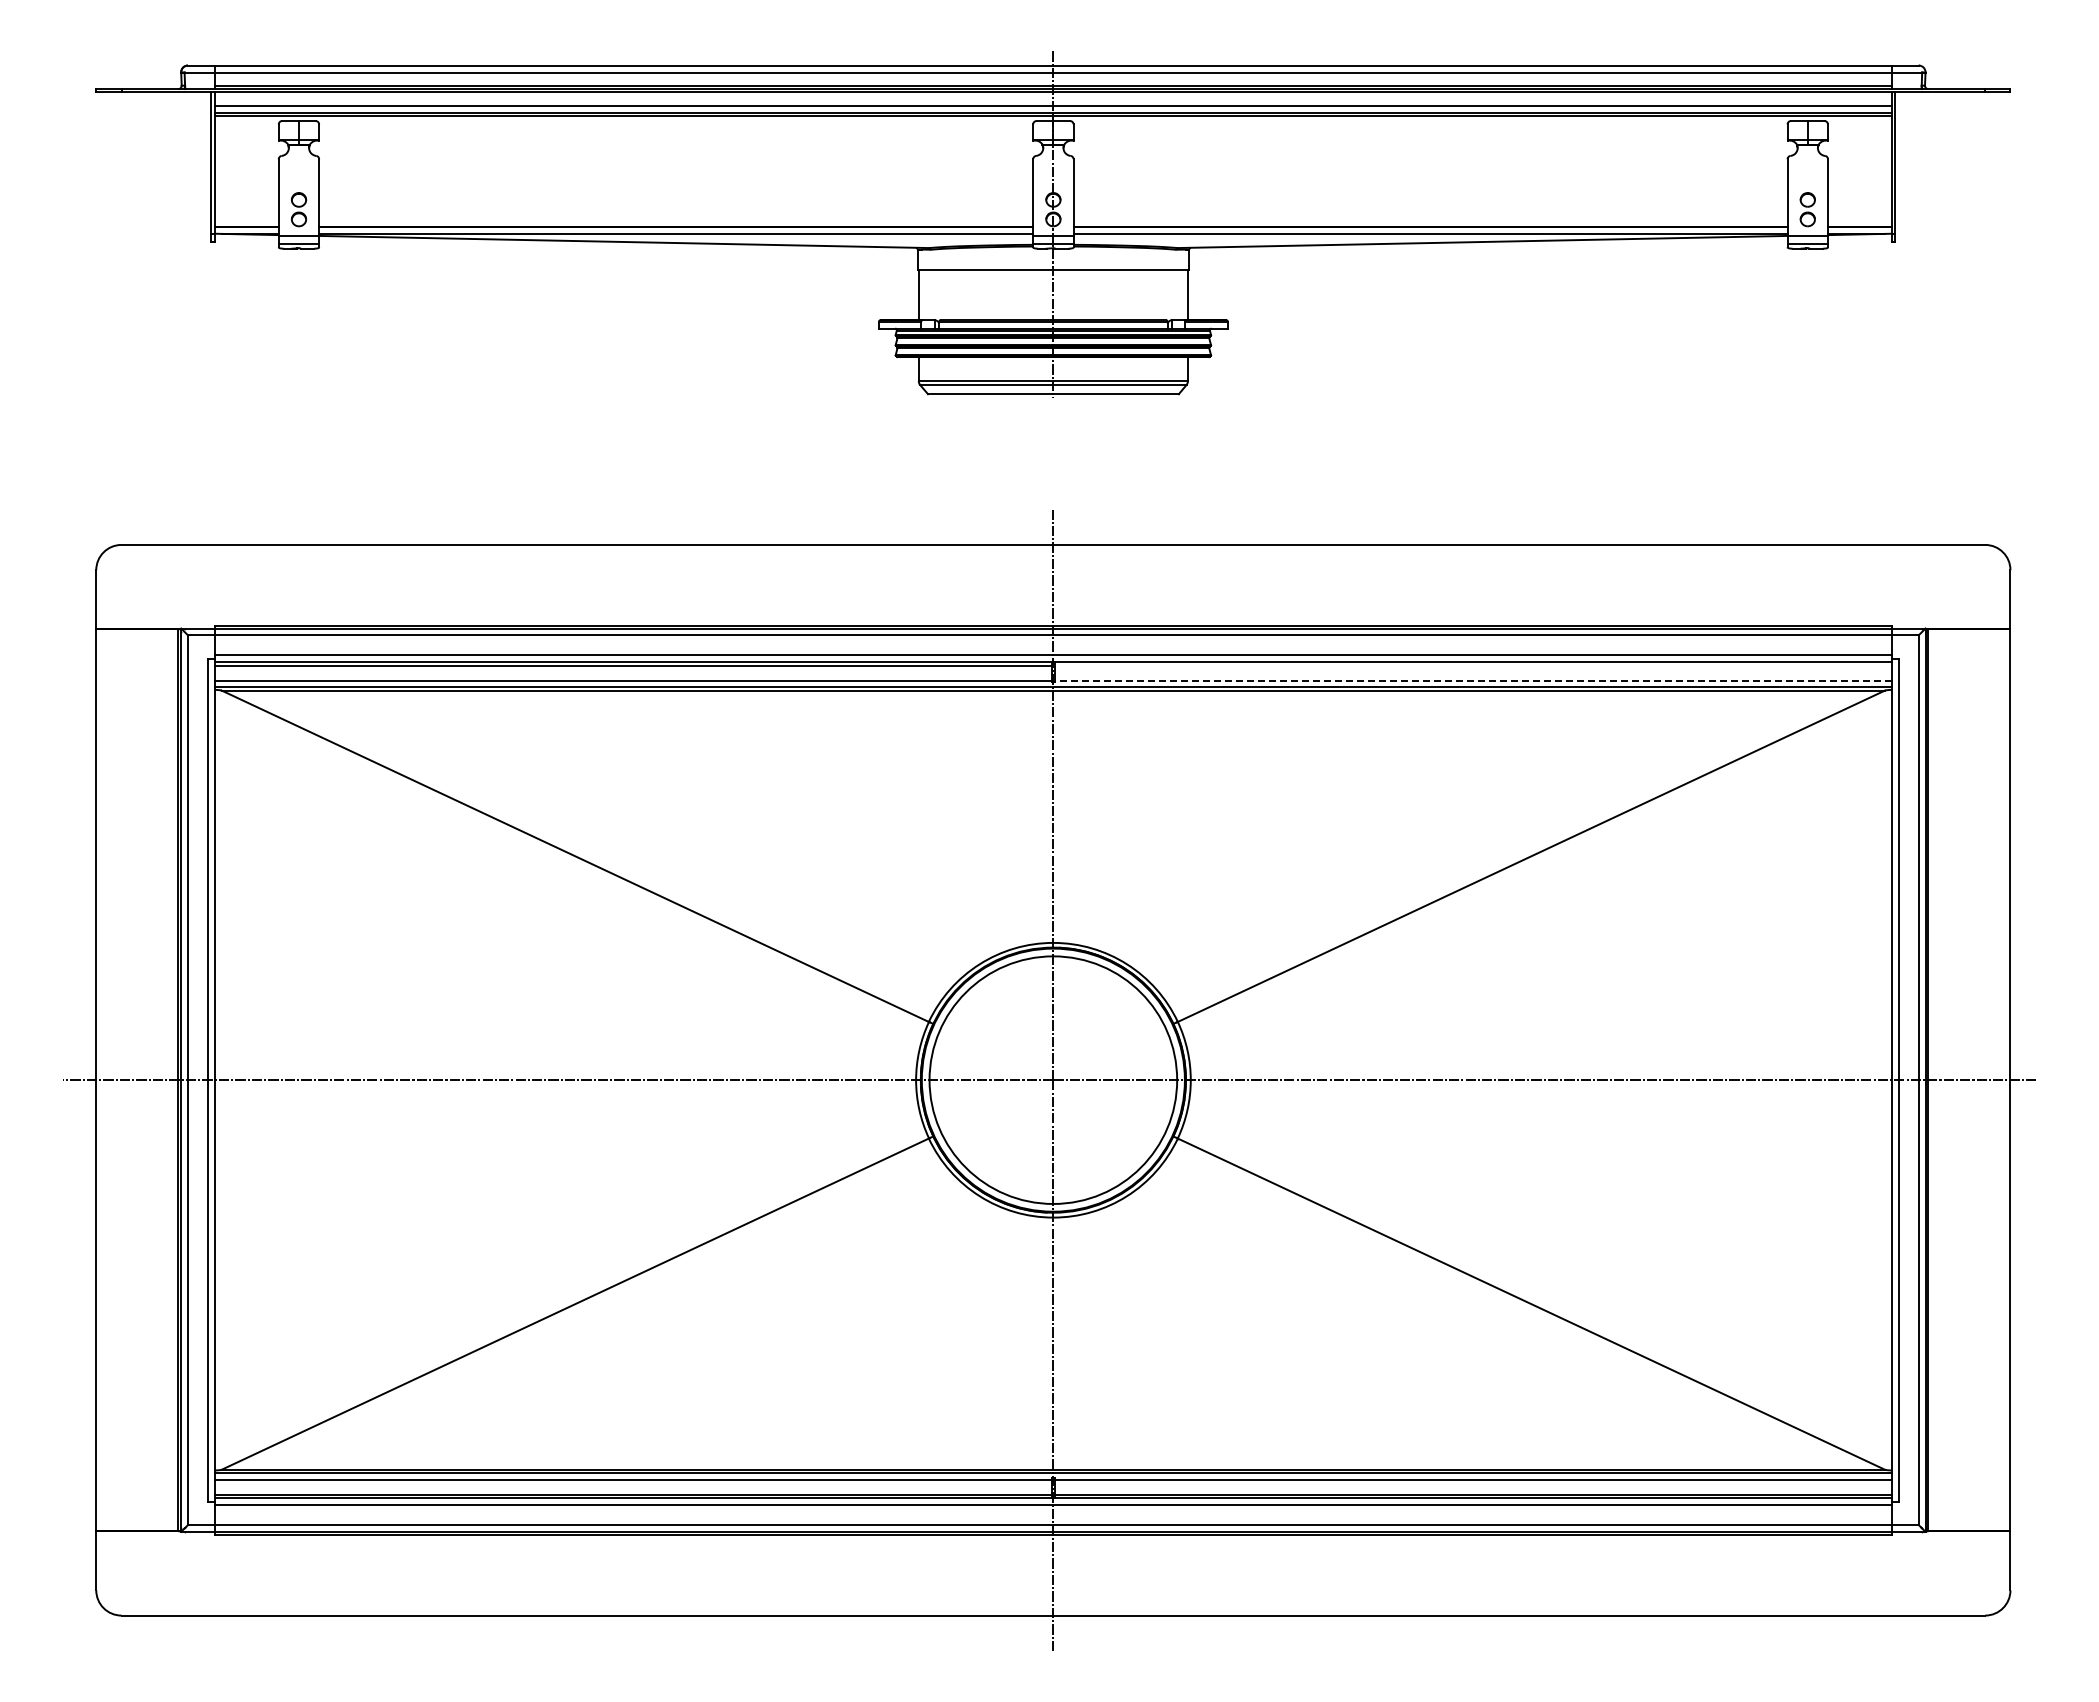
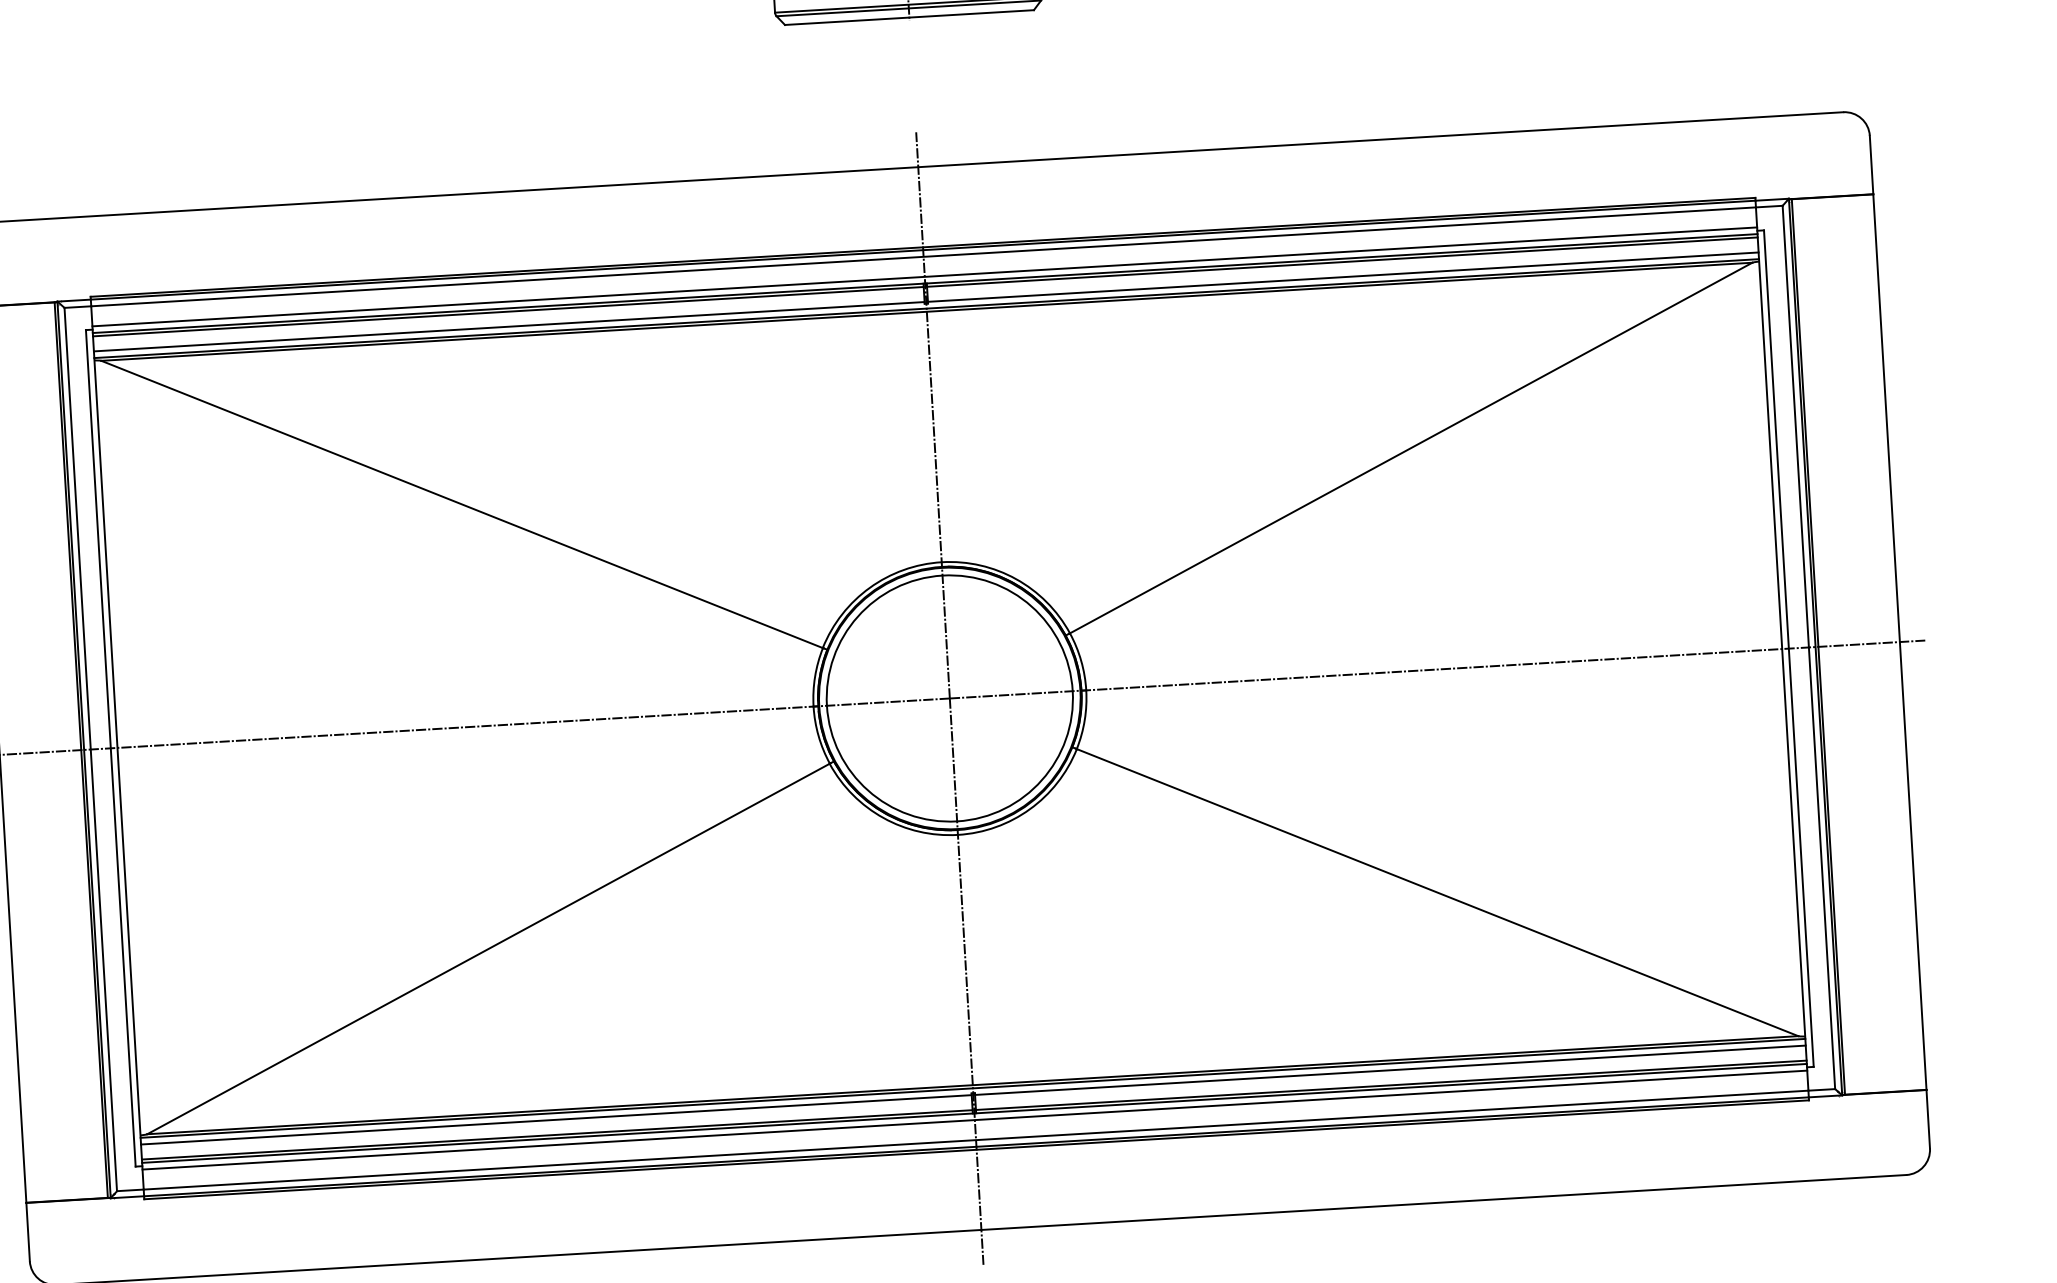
line: (1473, 665) -> (1342, 262), added
line: (1472, 680) -> (1342, 277), dashed -> solid

